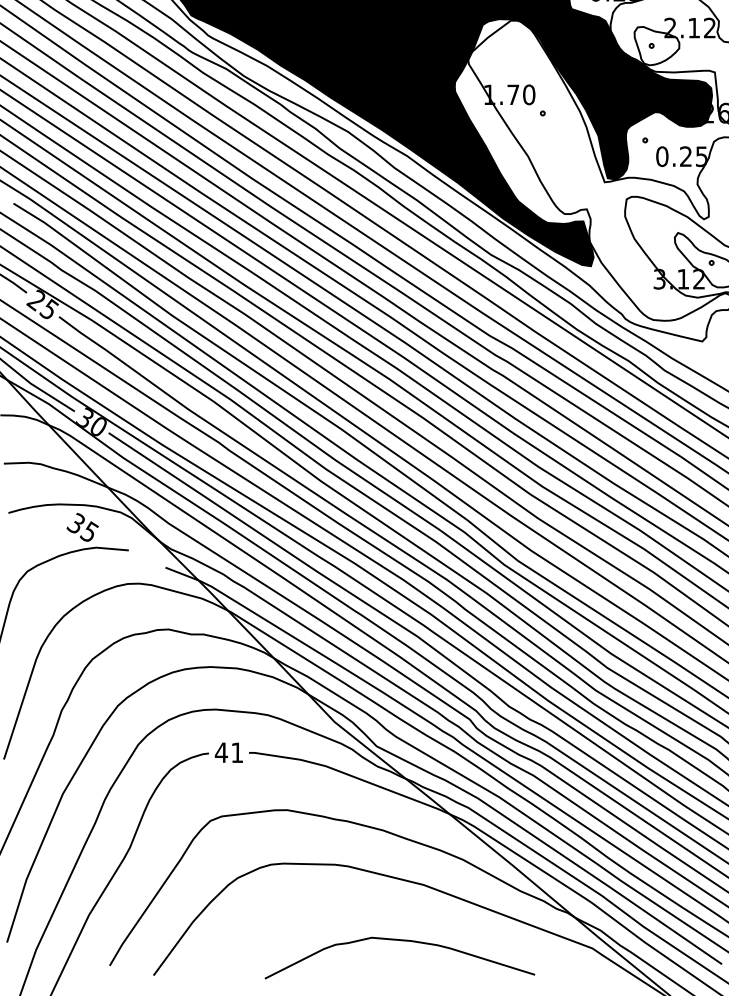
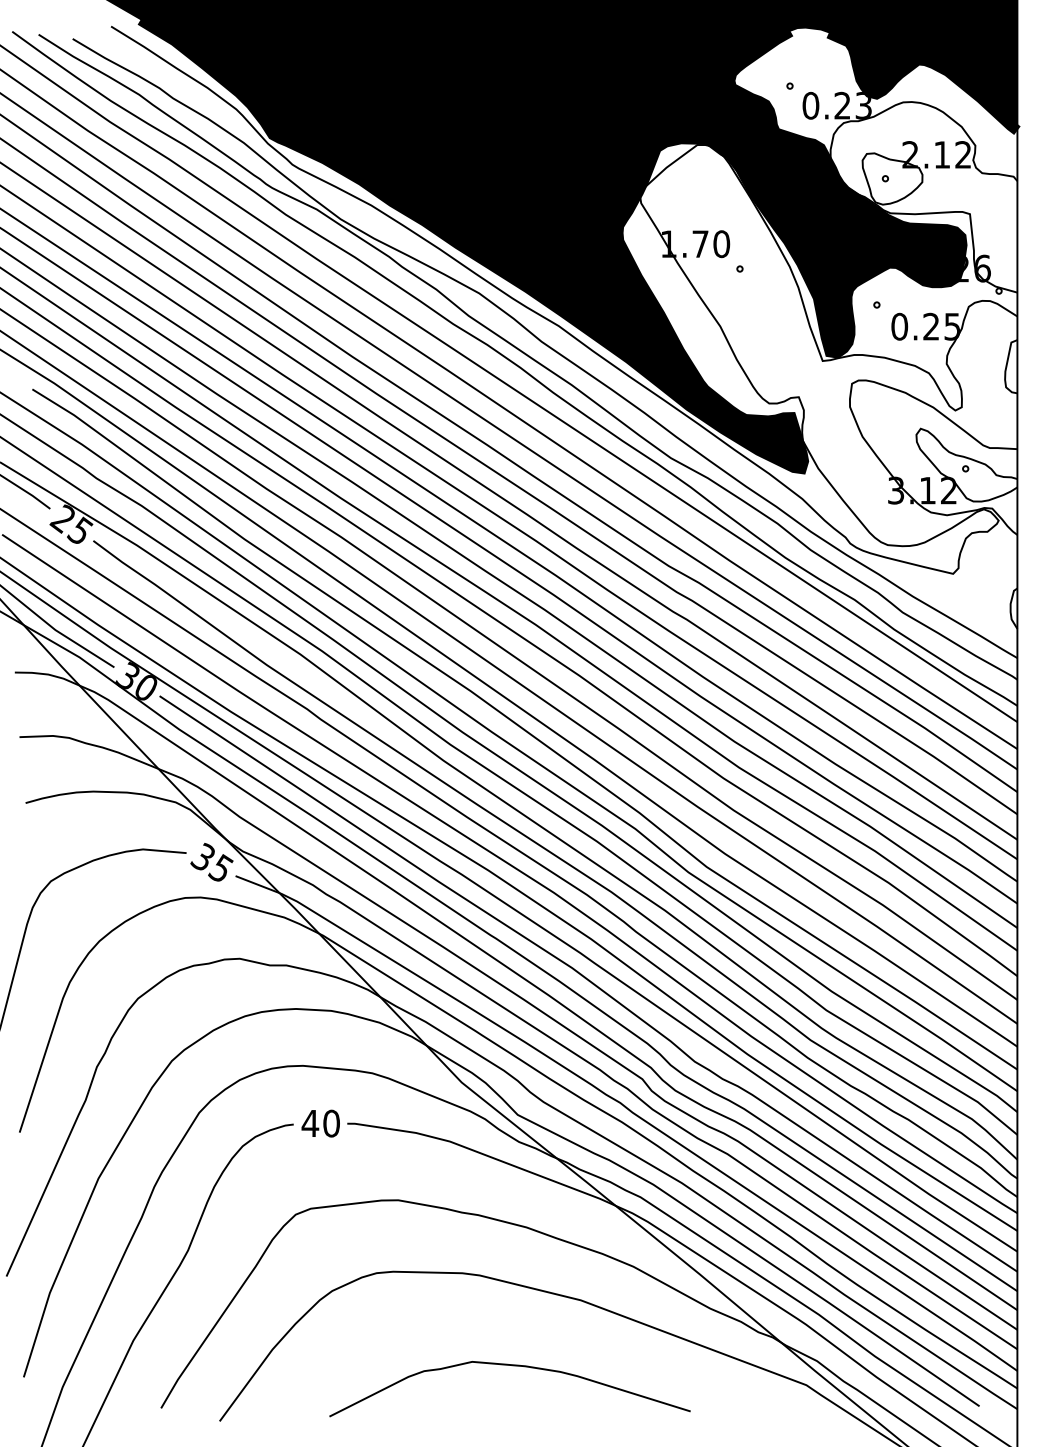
text: (82, 527) -> (211, 862), moved
text: (237, 752) -> (331, 1123), 41 -> 40
curve: (401, 941) -> (512, 1366), moved

